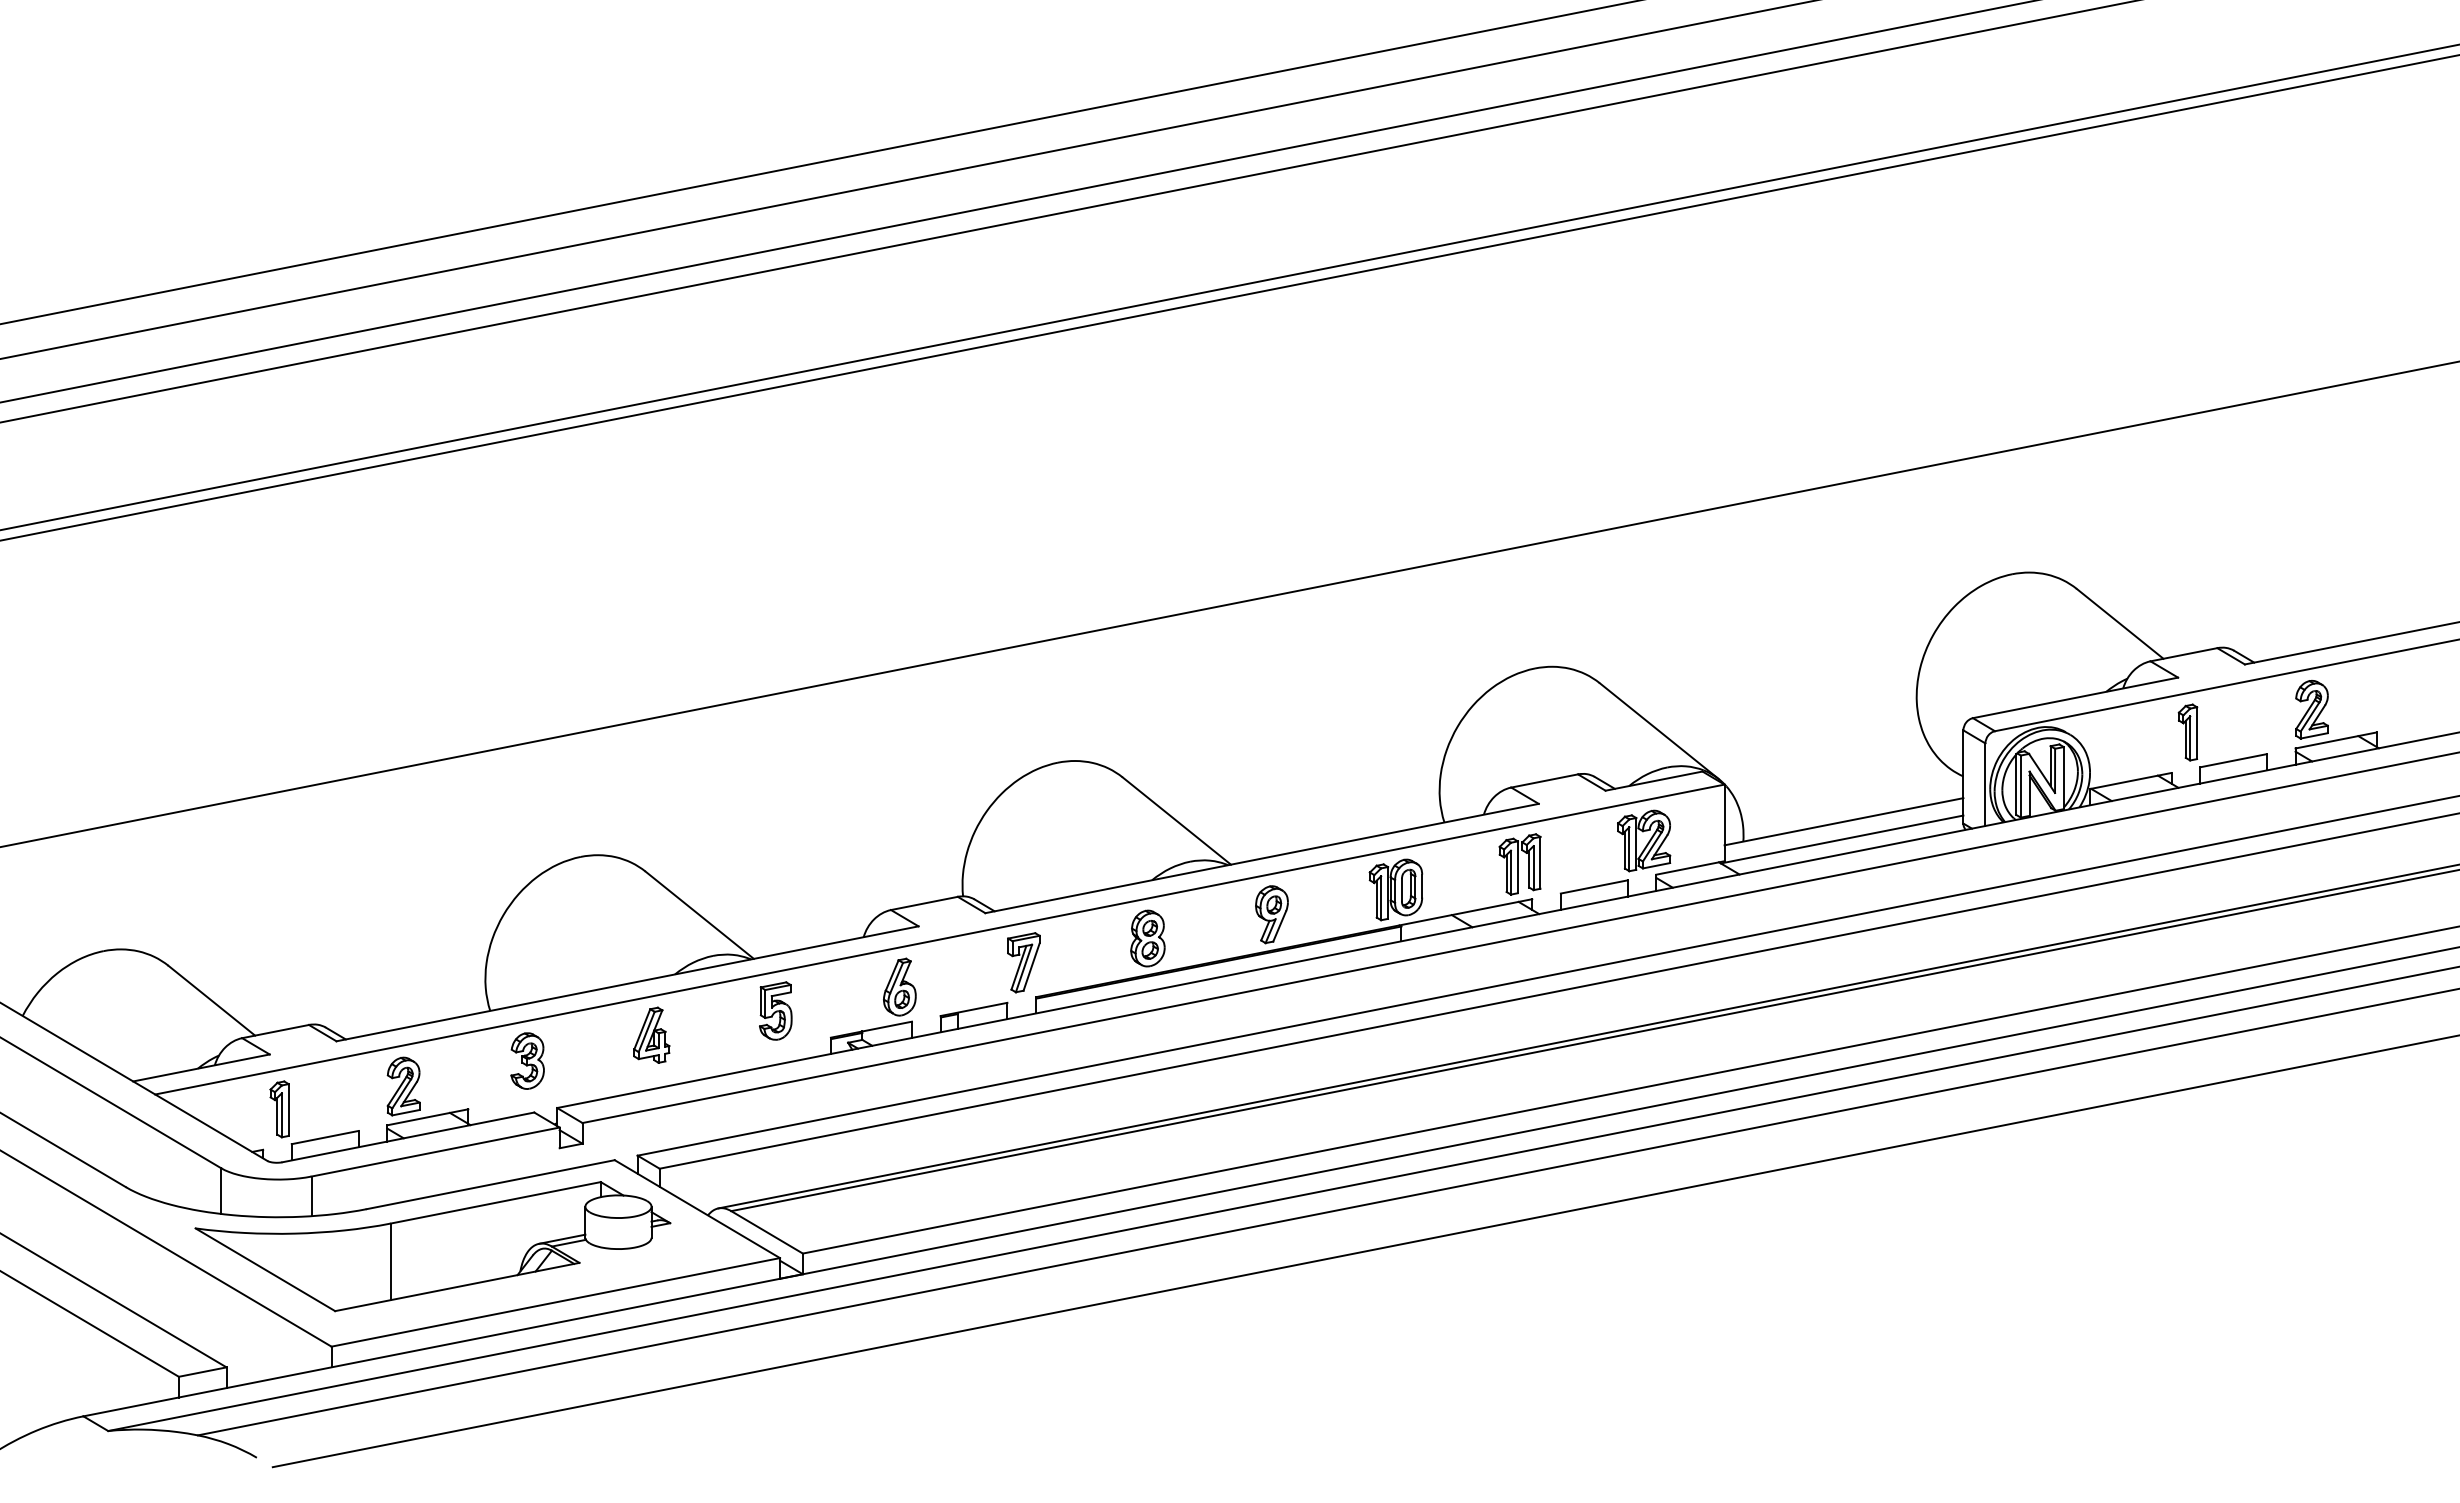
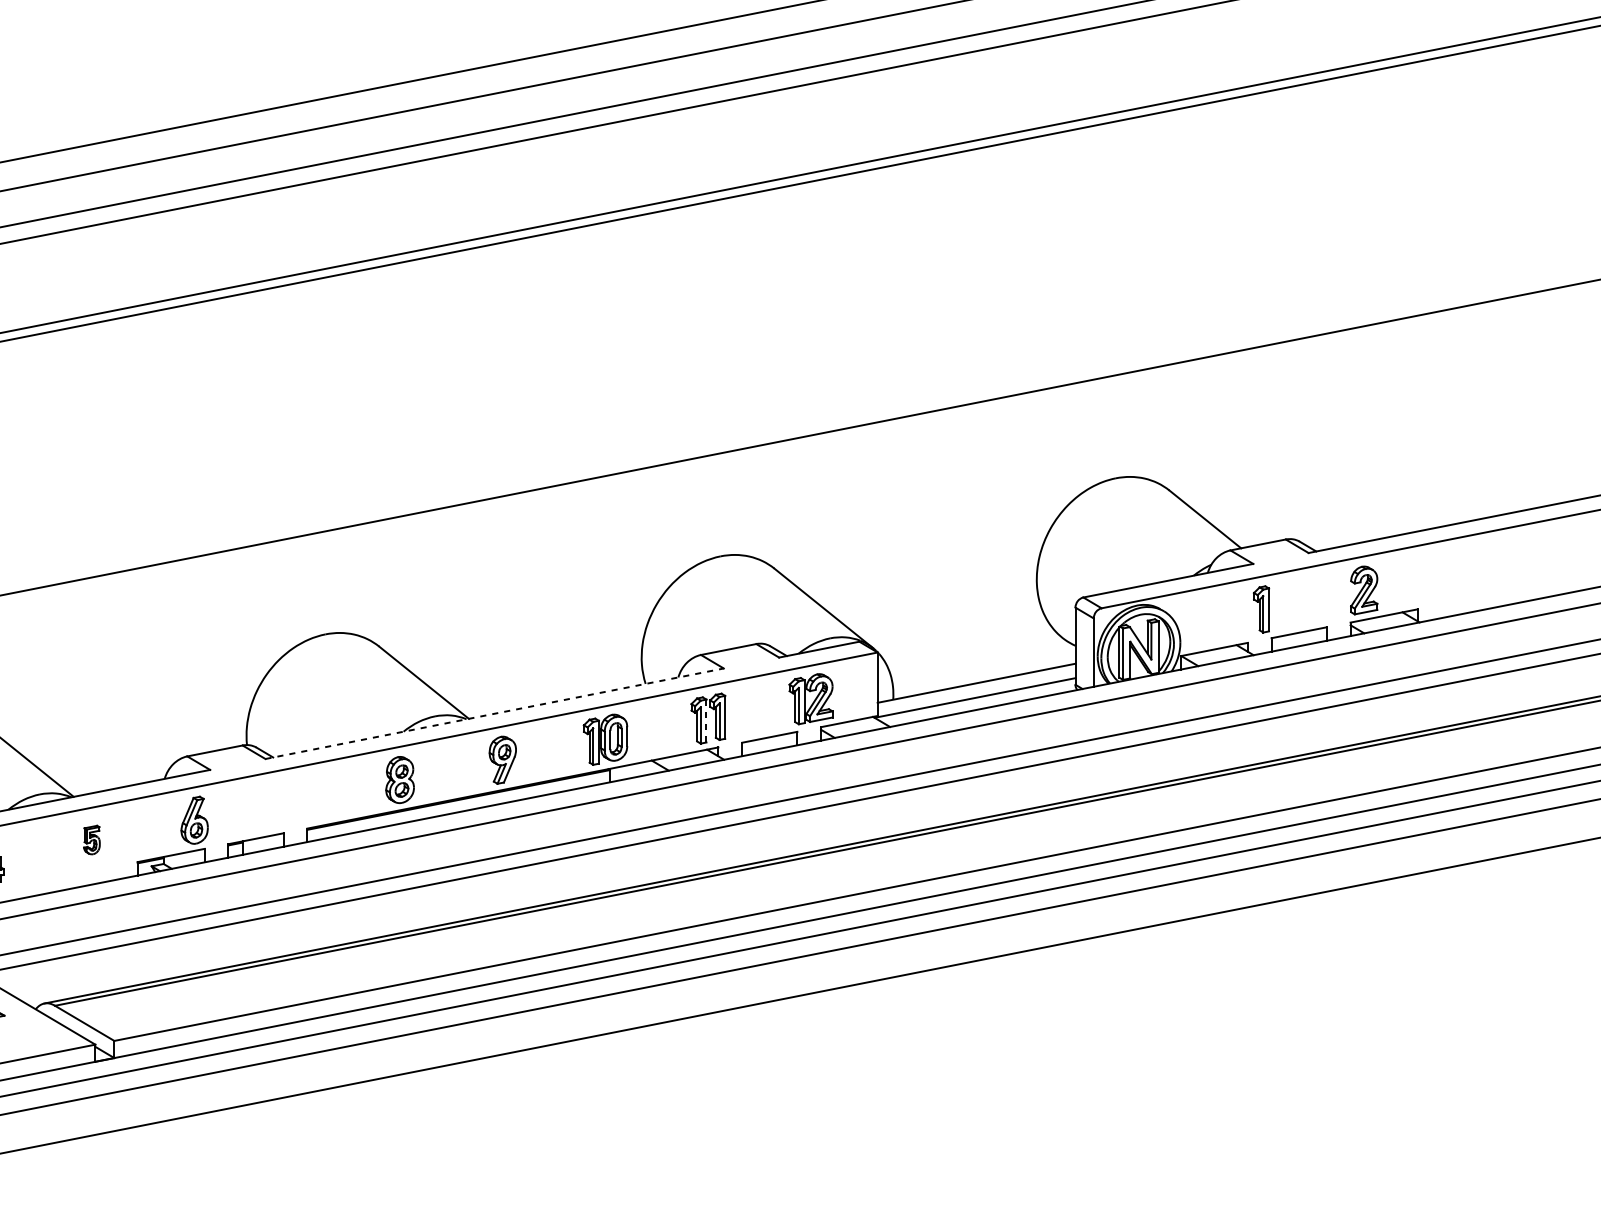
line: (1262, 858) -> (494, 713), solid -> dashed
line: (1517, 867) -> (706, 721), solid -> dashed
part: (1023, 962) -> (297, 799), removed
part: (775, 1010) -> (91, 839), size x0.6

